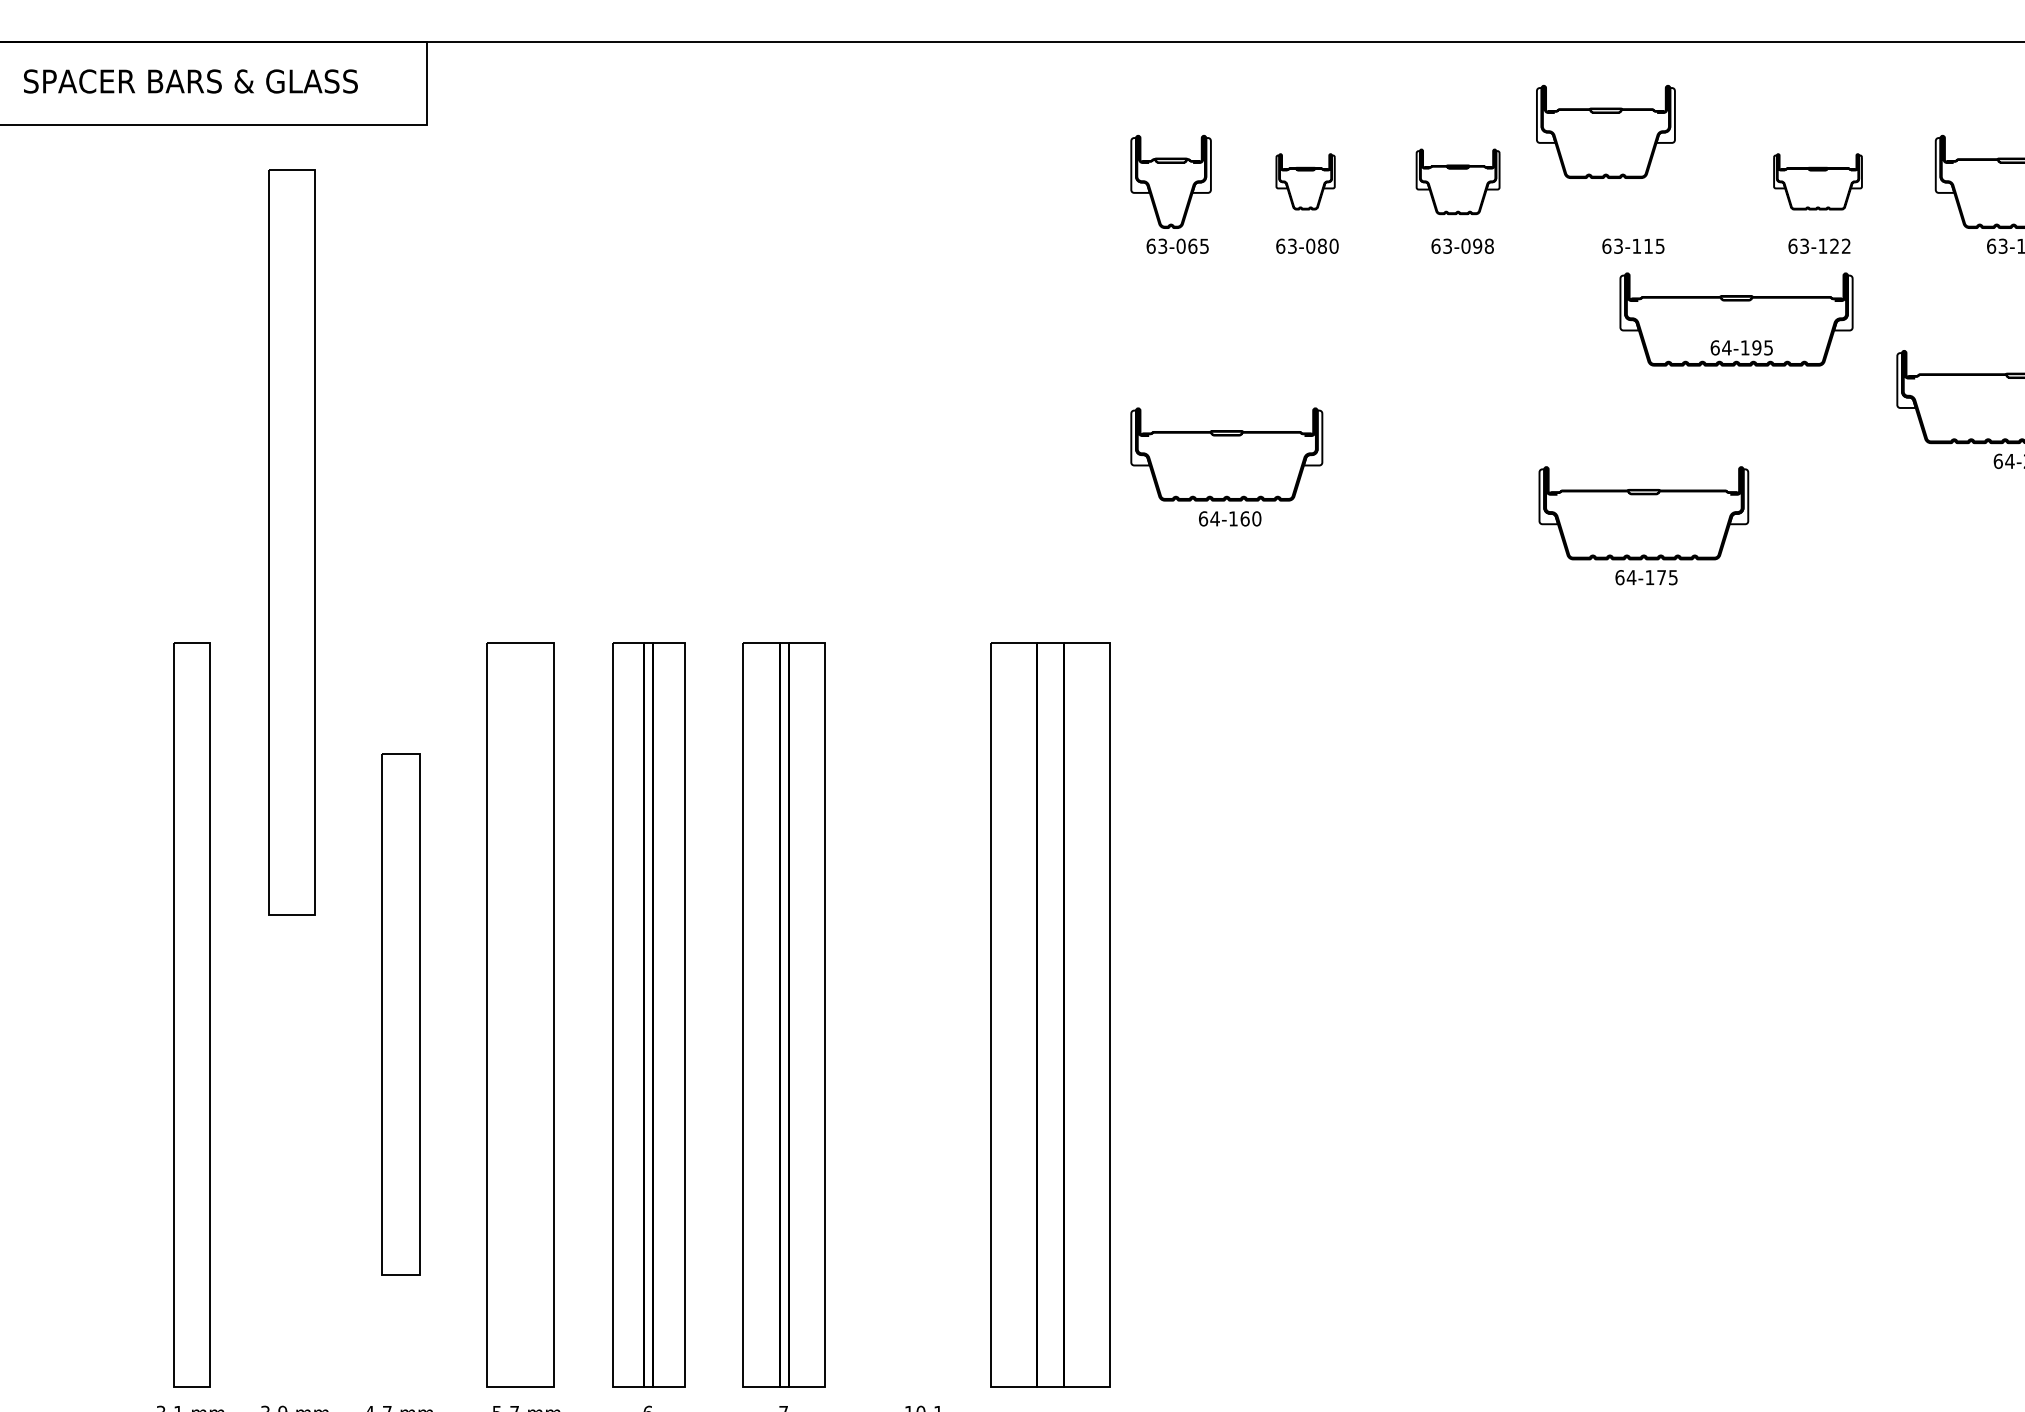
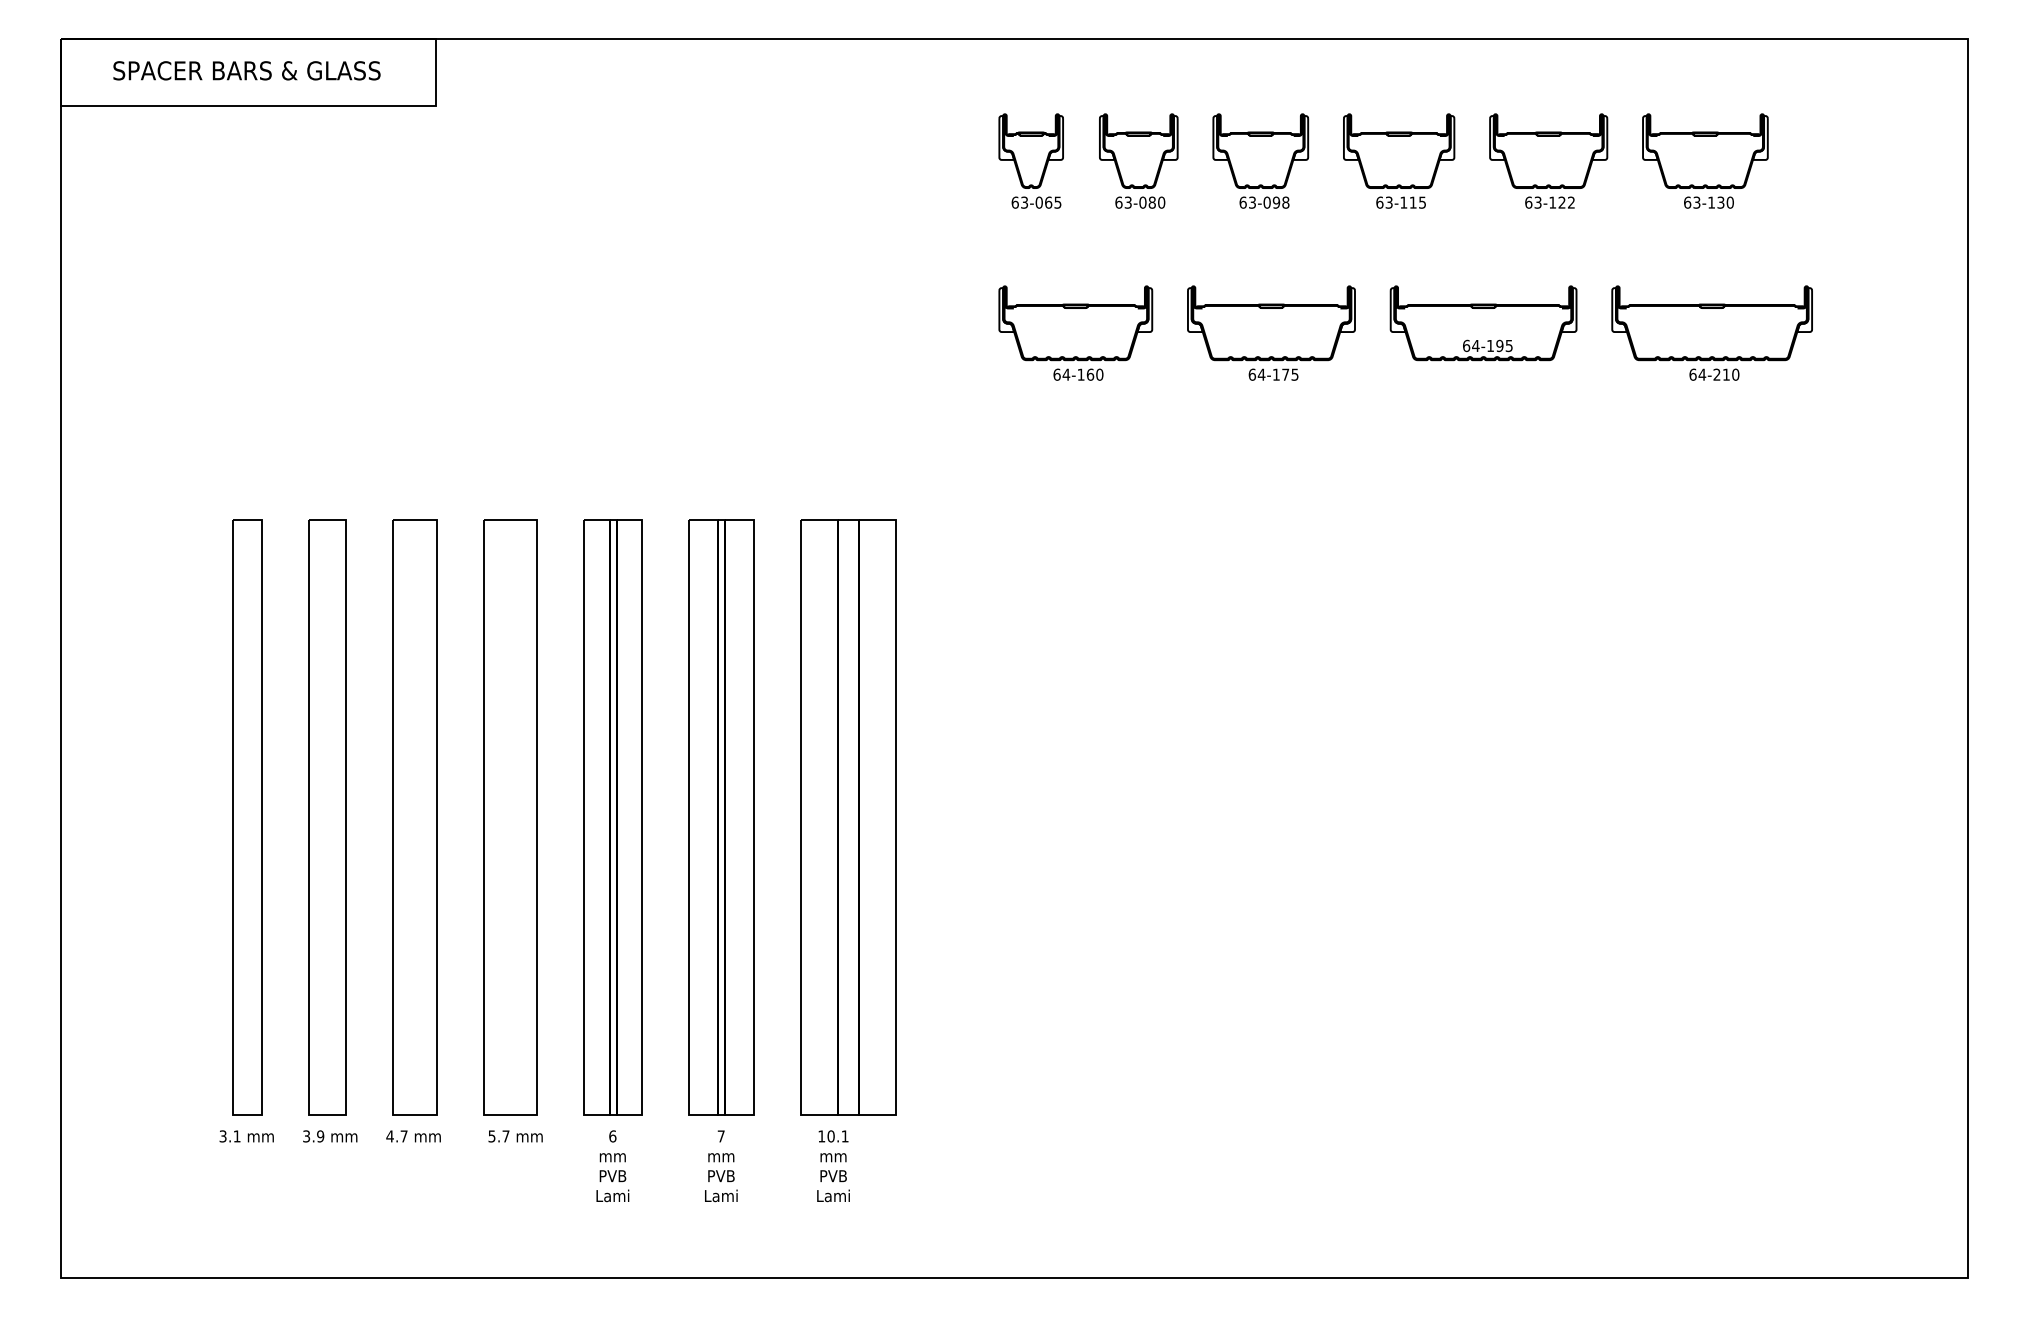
part: (1606, 131) -> (1399, 150), moved
part: (1305, 181) -> (1138, 150), size x1.67
part: (1457, 181) -> (1260, 150), size x1.43
part: (1817, 181) -> (1548, 150), size x1.67
part: (1736, 319) -> (1483, 323), moved
part: (1226, 466) -> (1075, 332), moved
part: (1643, 524) -> (1271, 332), moved
part: (291, 542) -> (327, 817), moved
part: (400, 1014) -> (414, 817), size x1.43
part: (1050, 1014) -> (848, 817), moved

